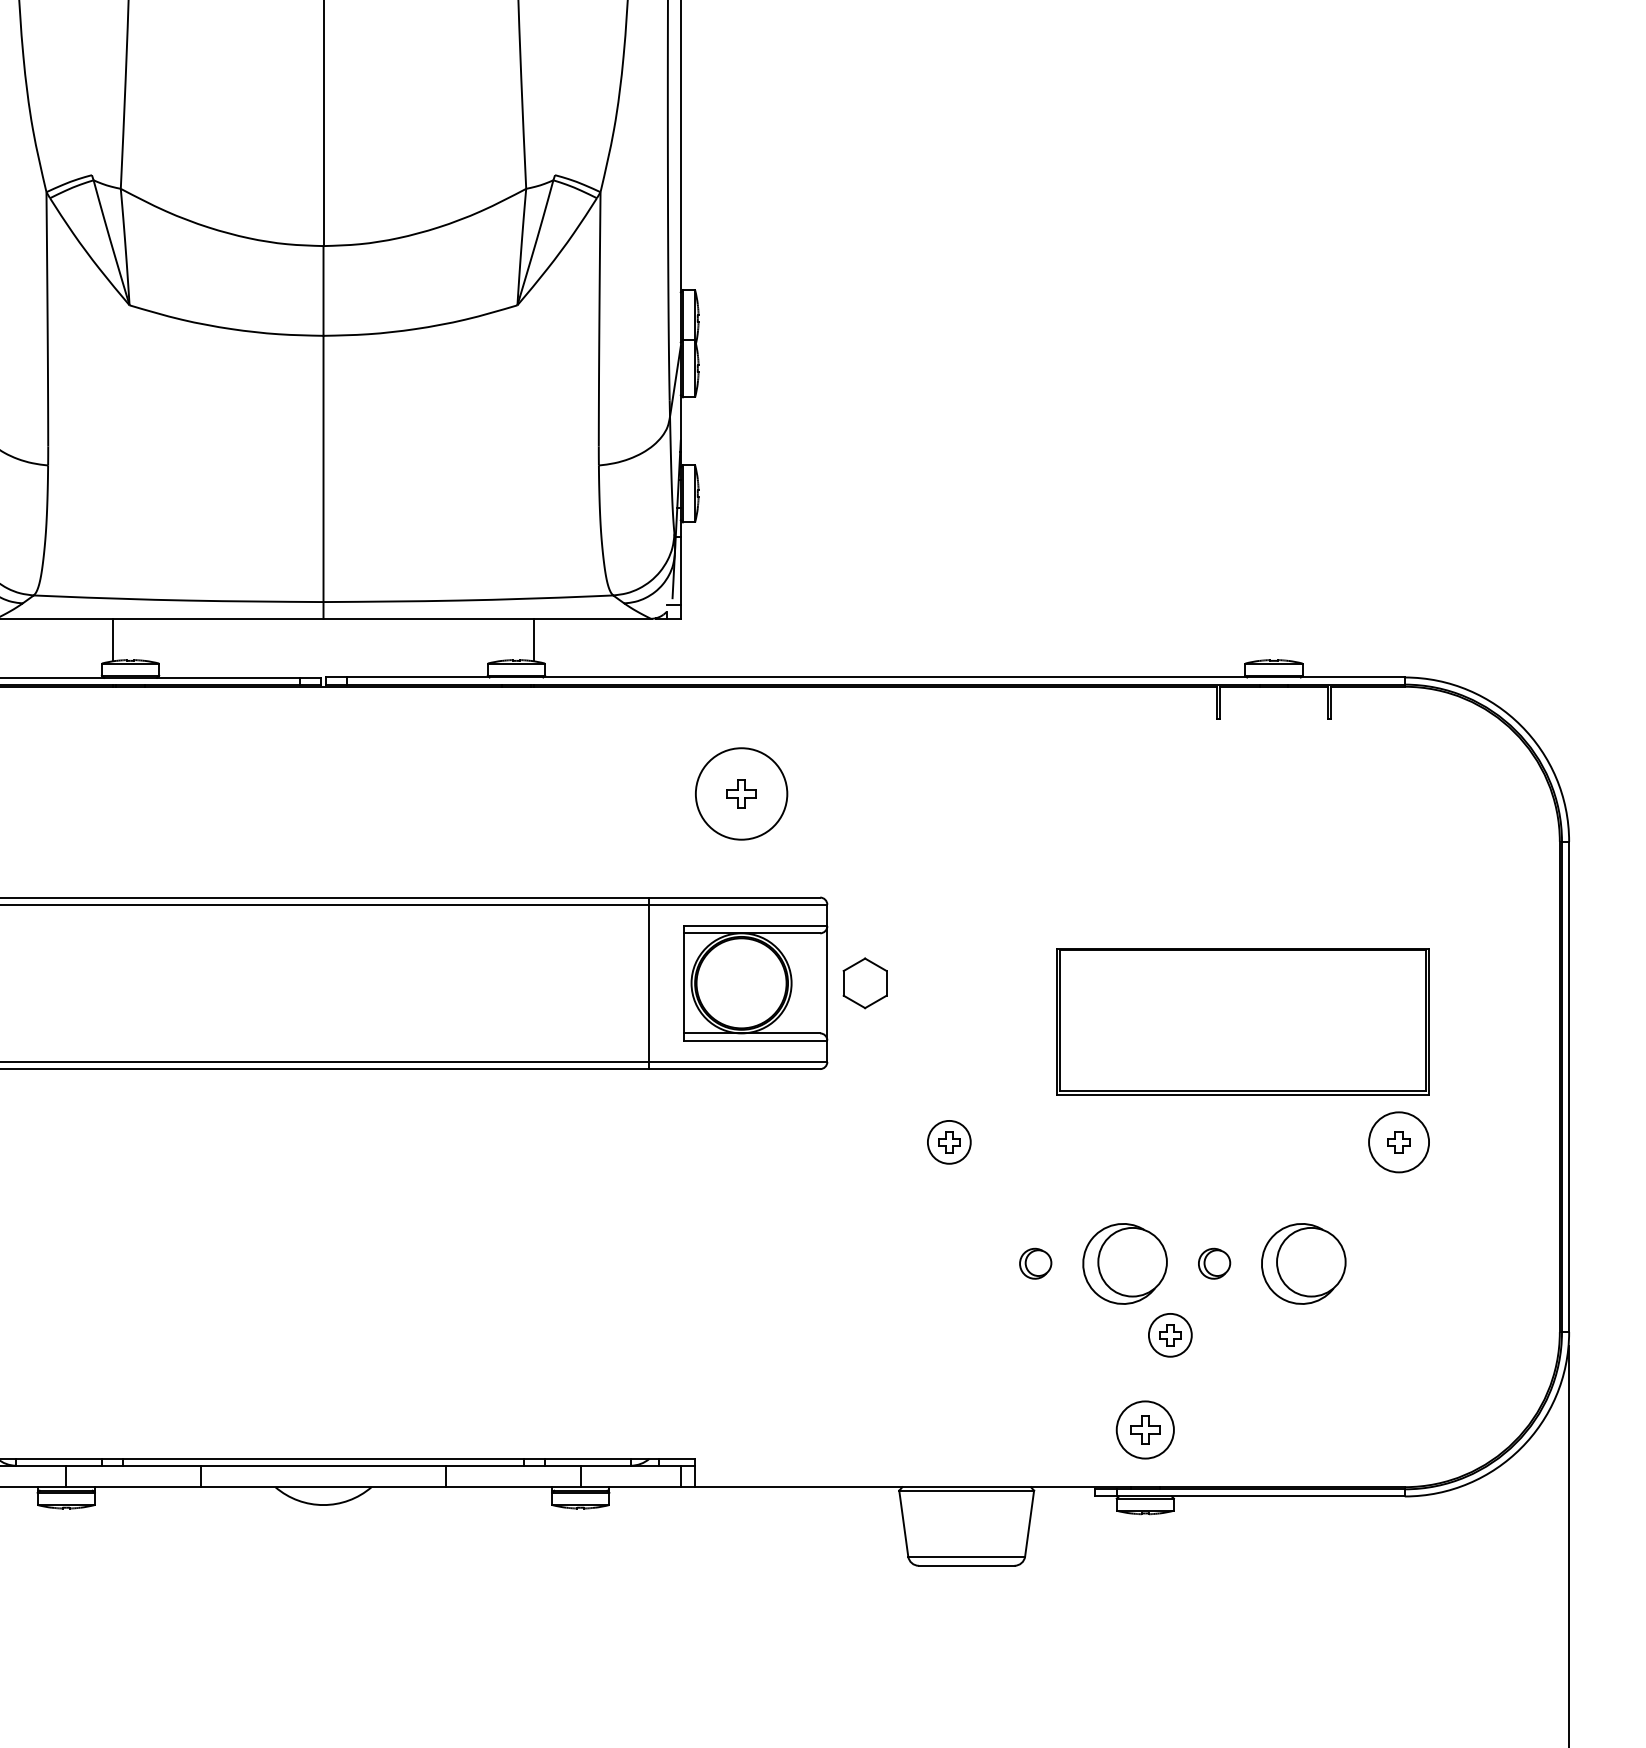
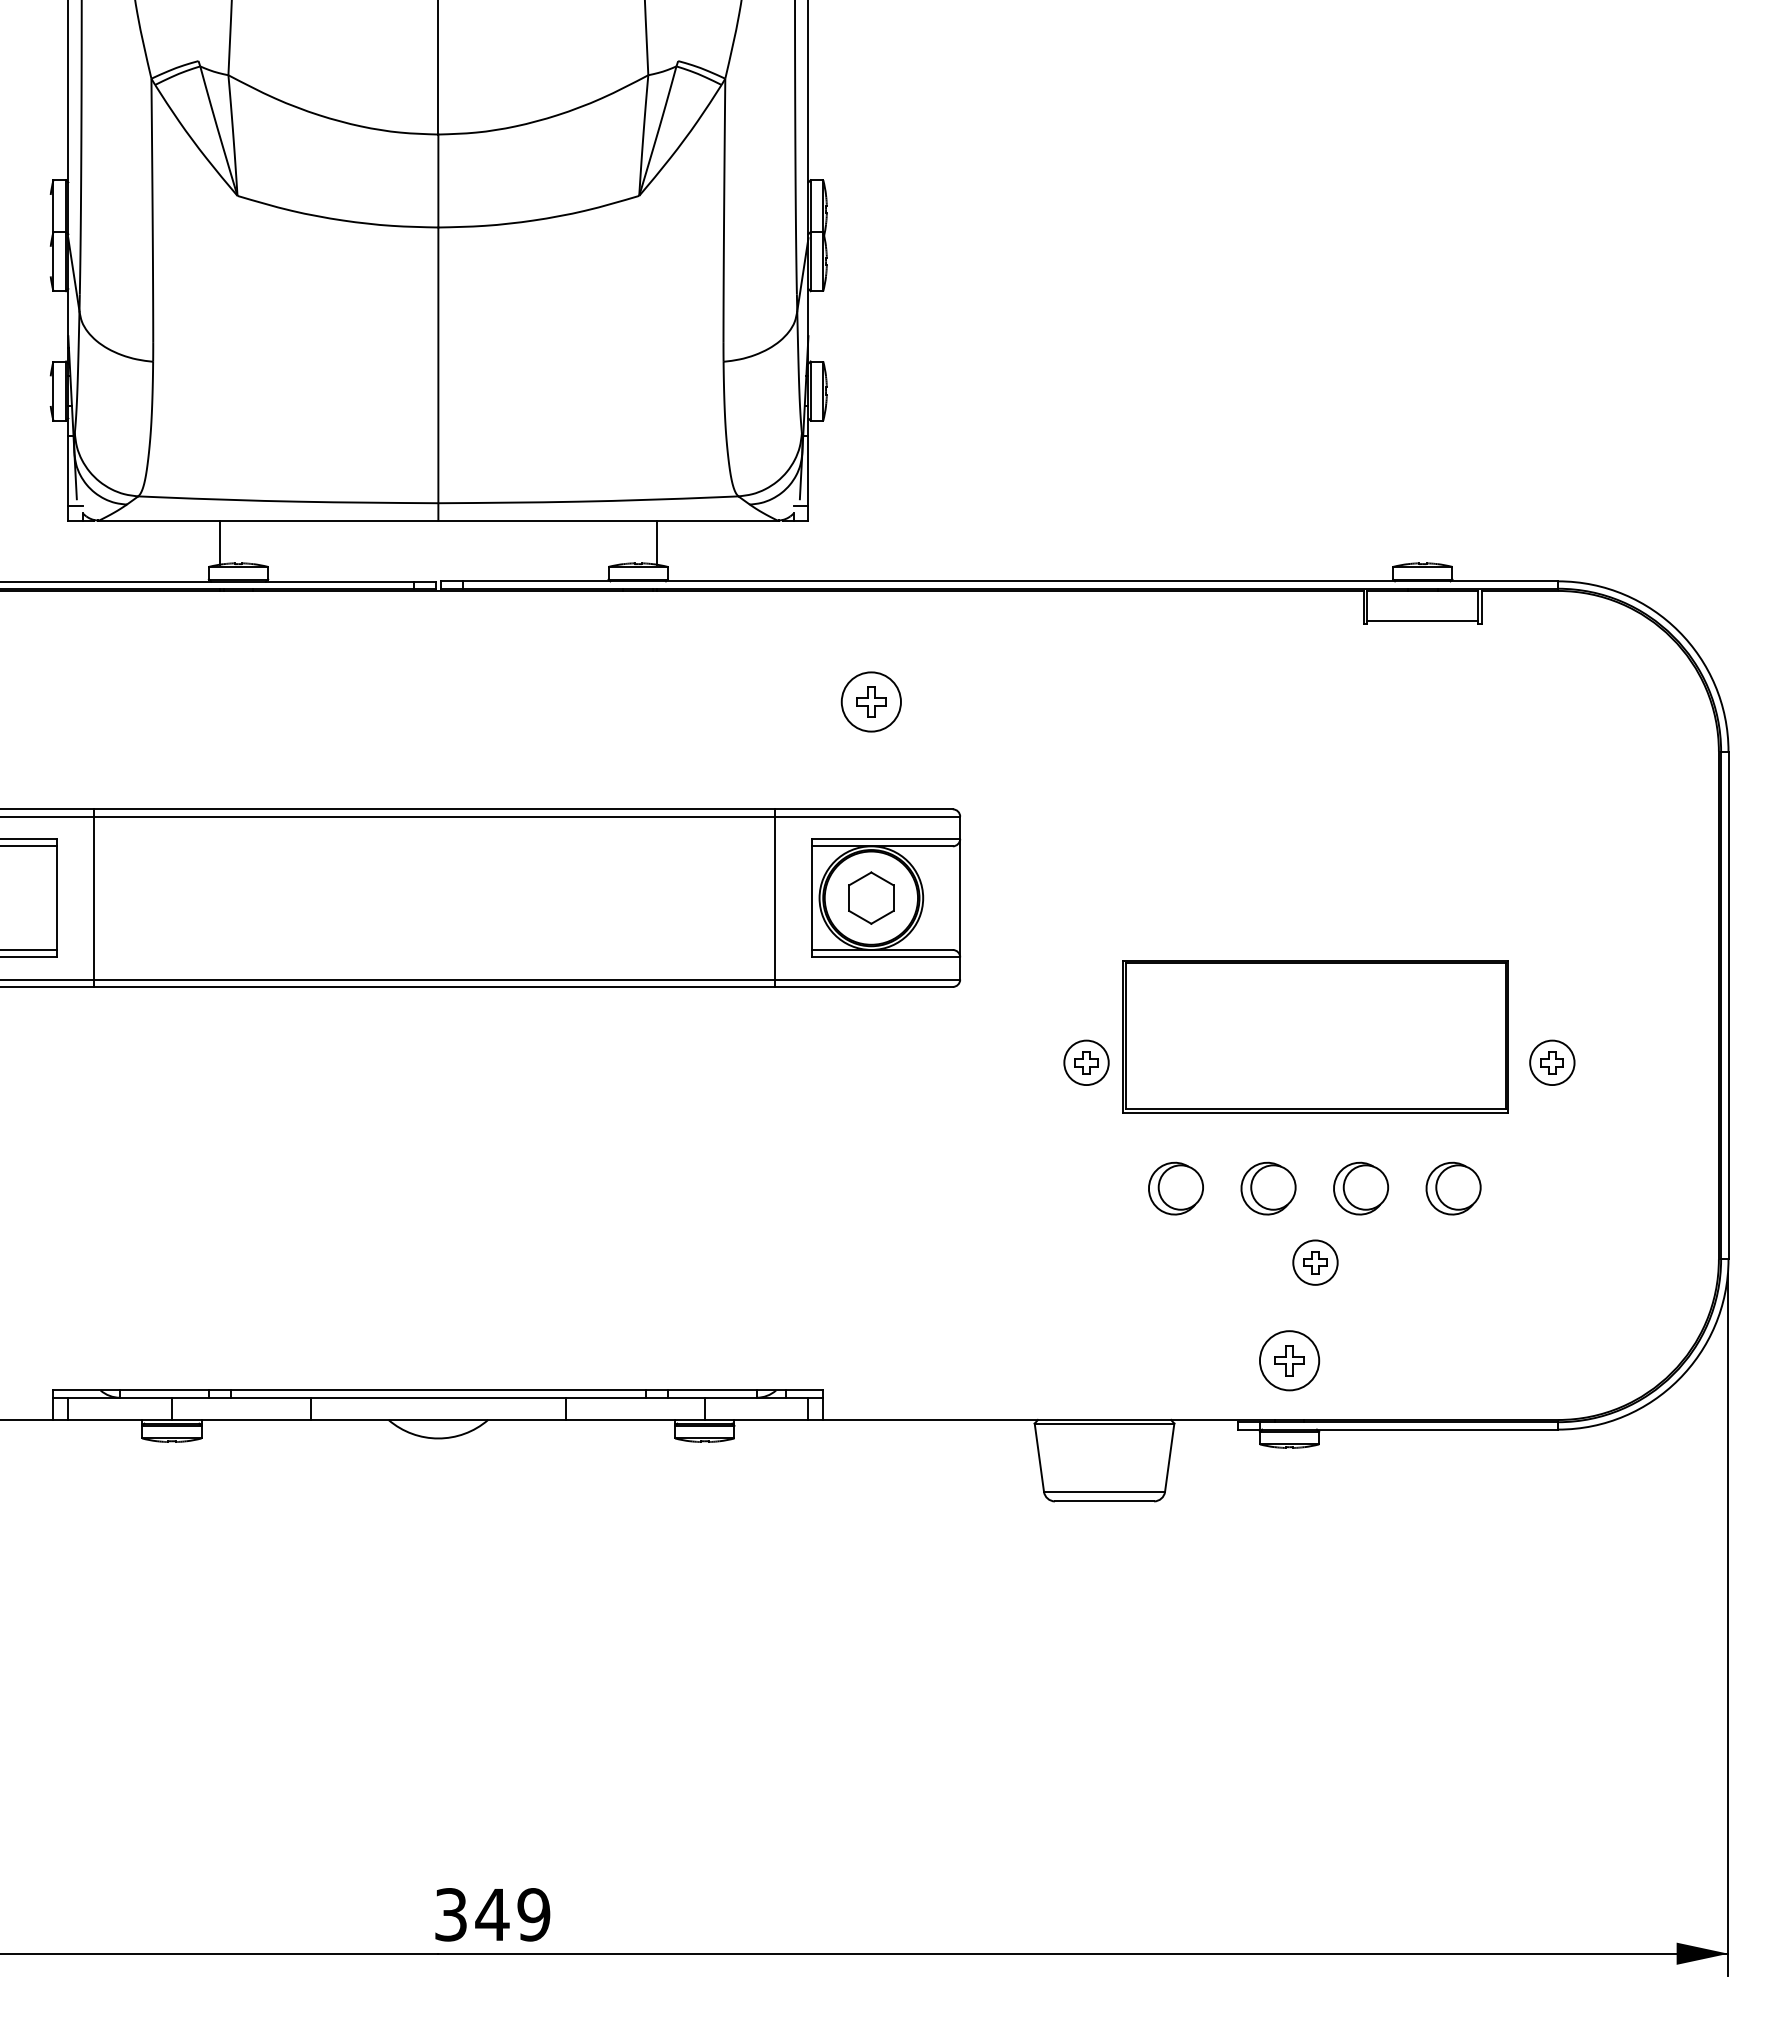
line: (1273, 715) -> (1422, 620), added
circle: (740, 793) -> (870, 701), size x0.62
part: (865, 982) -> (871, 897), moved
part: (1242, 1021) -> (1315, 1036), moved
circle: (1399, 1142) -> (1552, 1062), size x0.71
part: (1035, 1263) -> (1175, 1188), size x1.67
part: (1124, 1263) -> (1268, 1188), size x0.62
part: (1214, 1263) -> (1361, 1188), size x1.67
part: (1303, 1263) -> (1453, 1188), size x0.62

